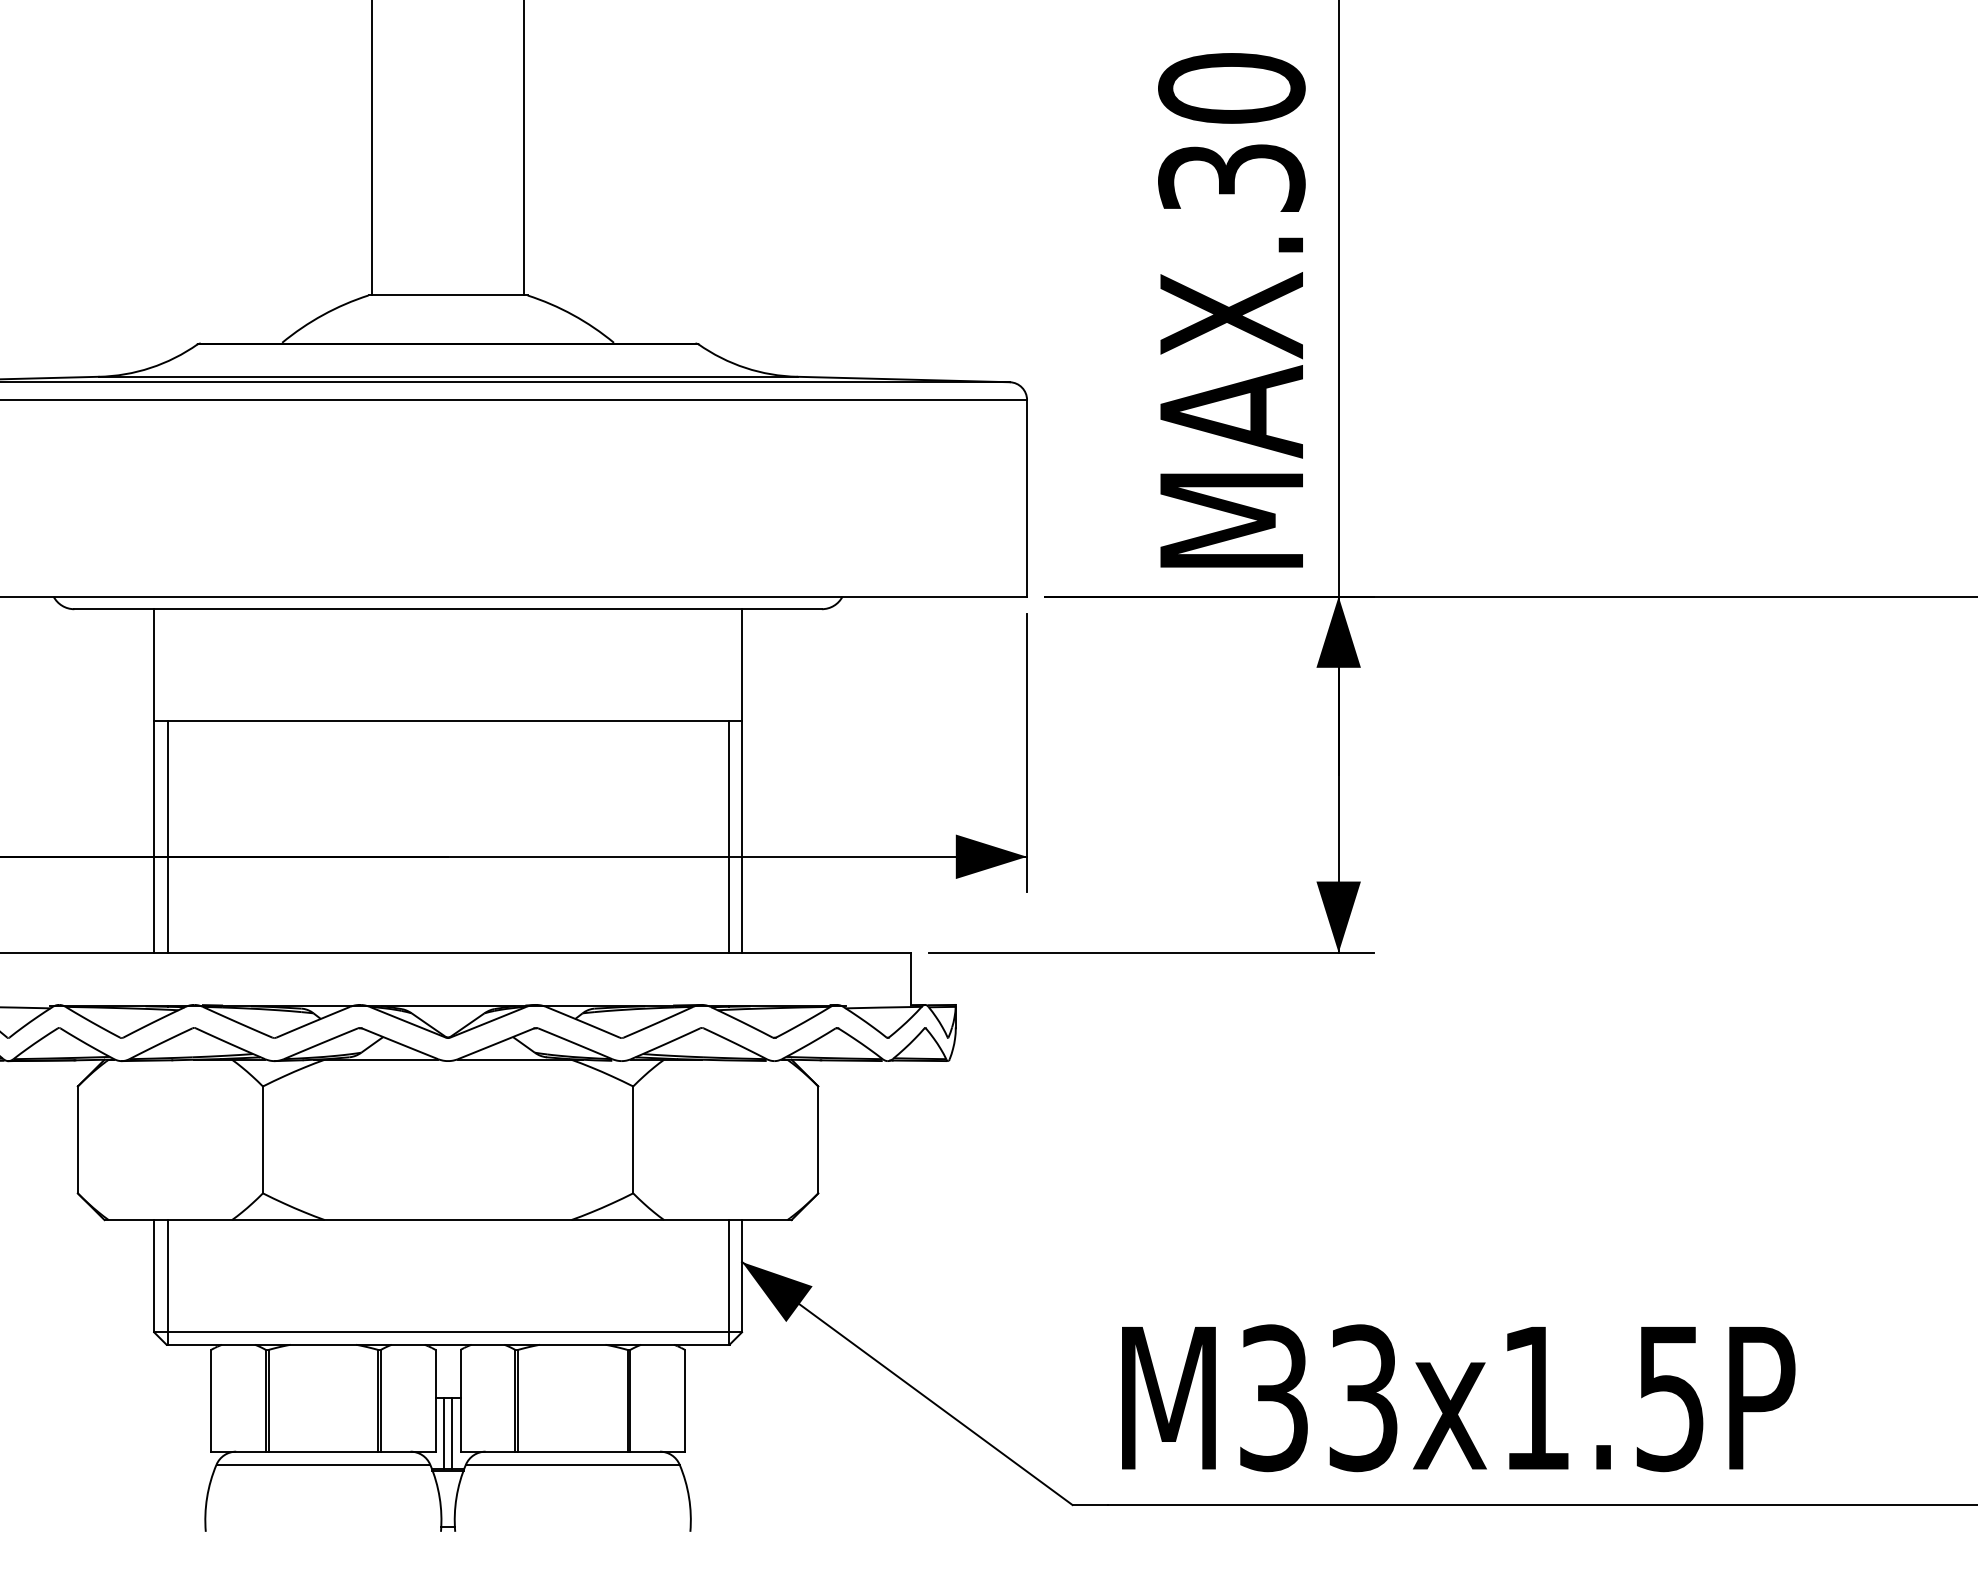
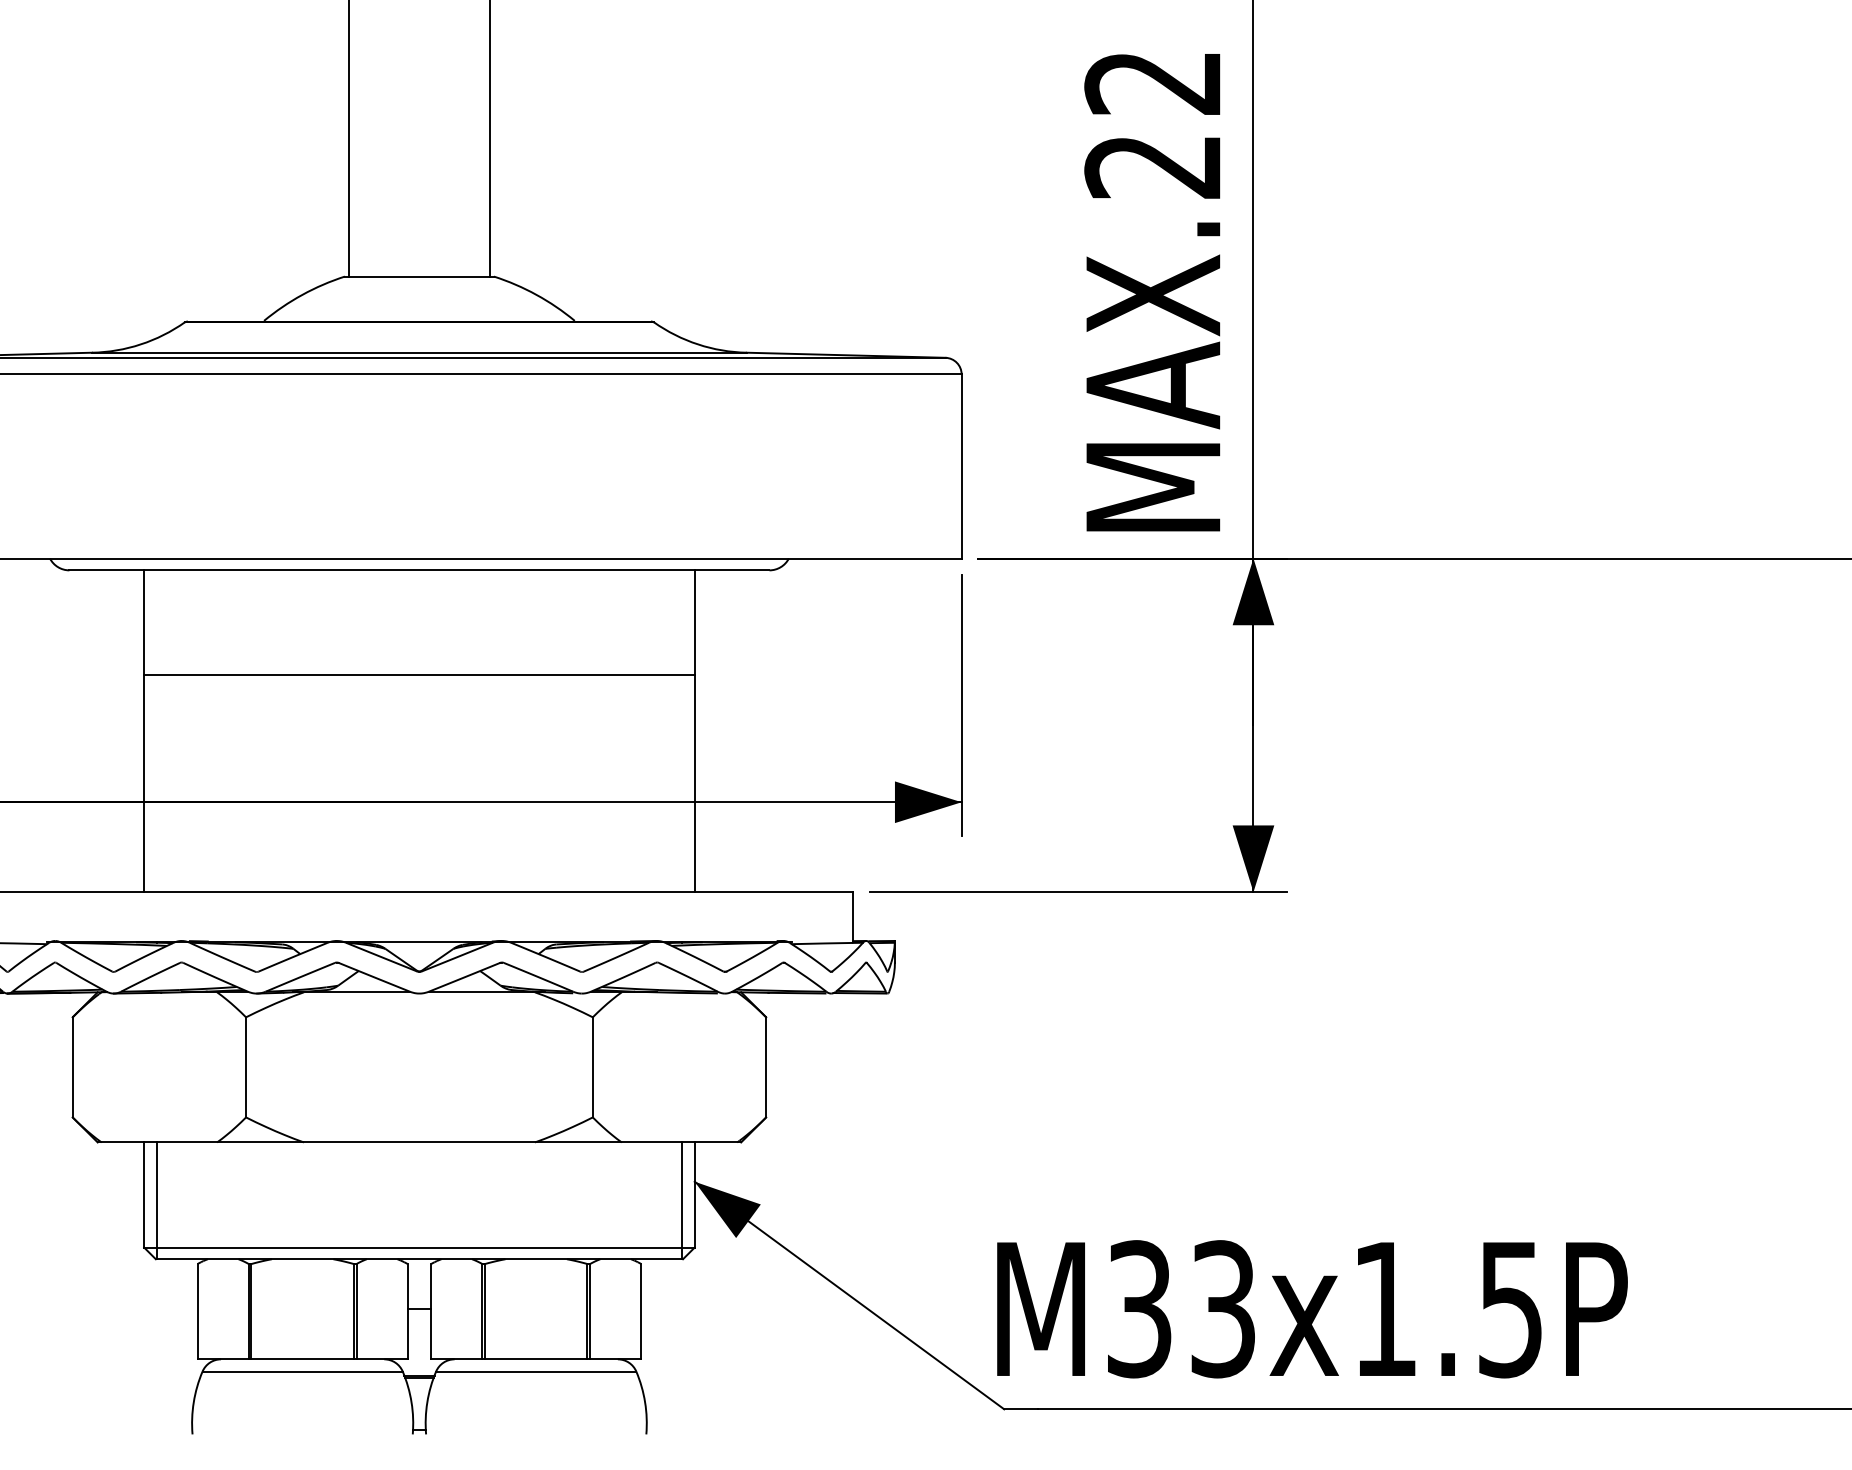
text: (1231, 132) -> (1153, 123), MAX.30 -> MAX.22
line: (167, 836) -> (156, 783), removed
line: (728, 836) -> (682, 783), removed
text: (1458, 1398) -> (1312, 1309), moved
line: (444, 1433) -> (416, 1342), removed
line: (452, 1433) -> (423, 1342), removed

